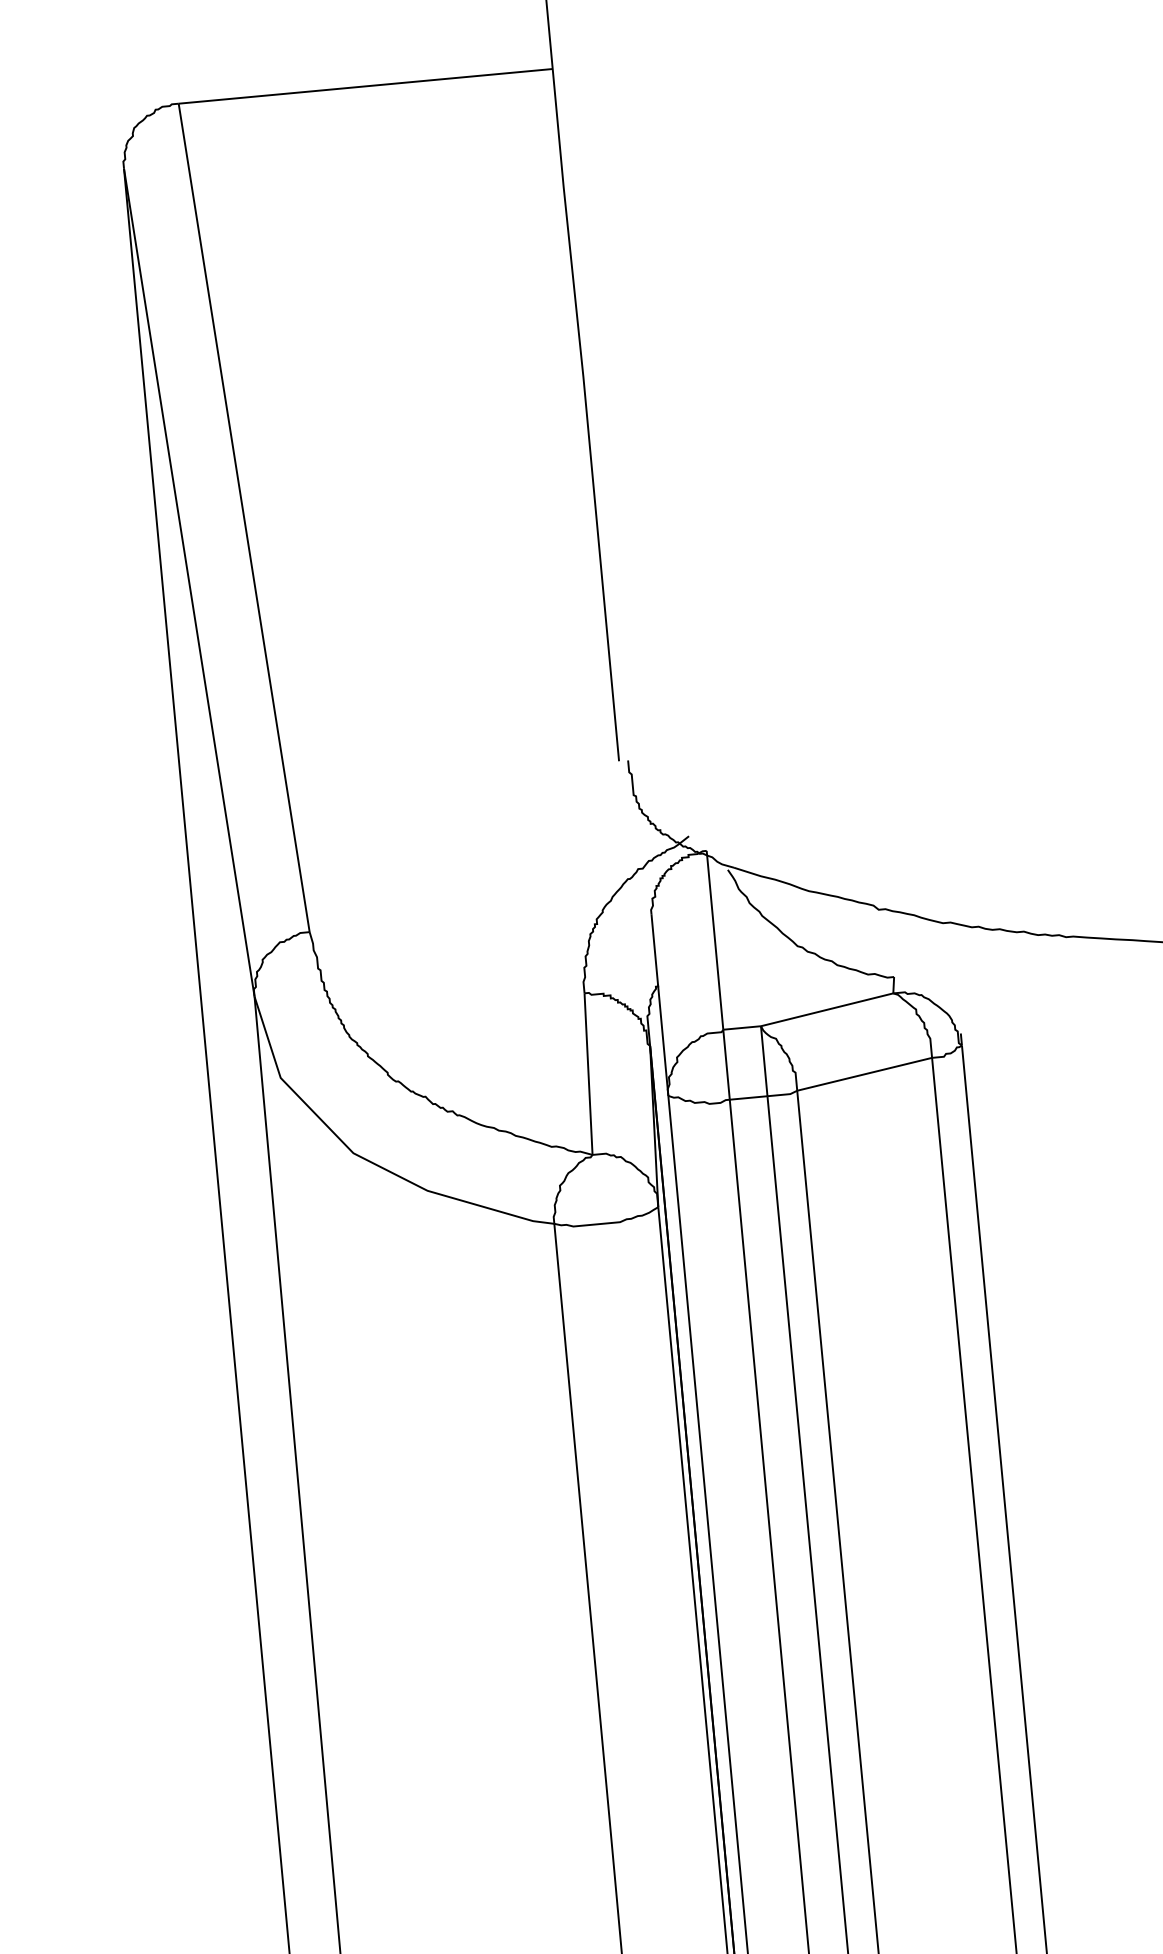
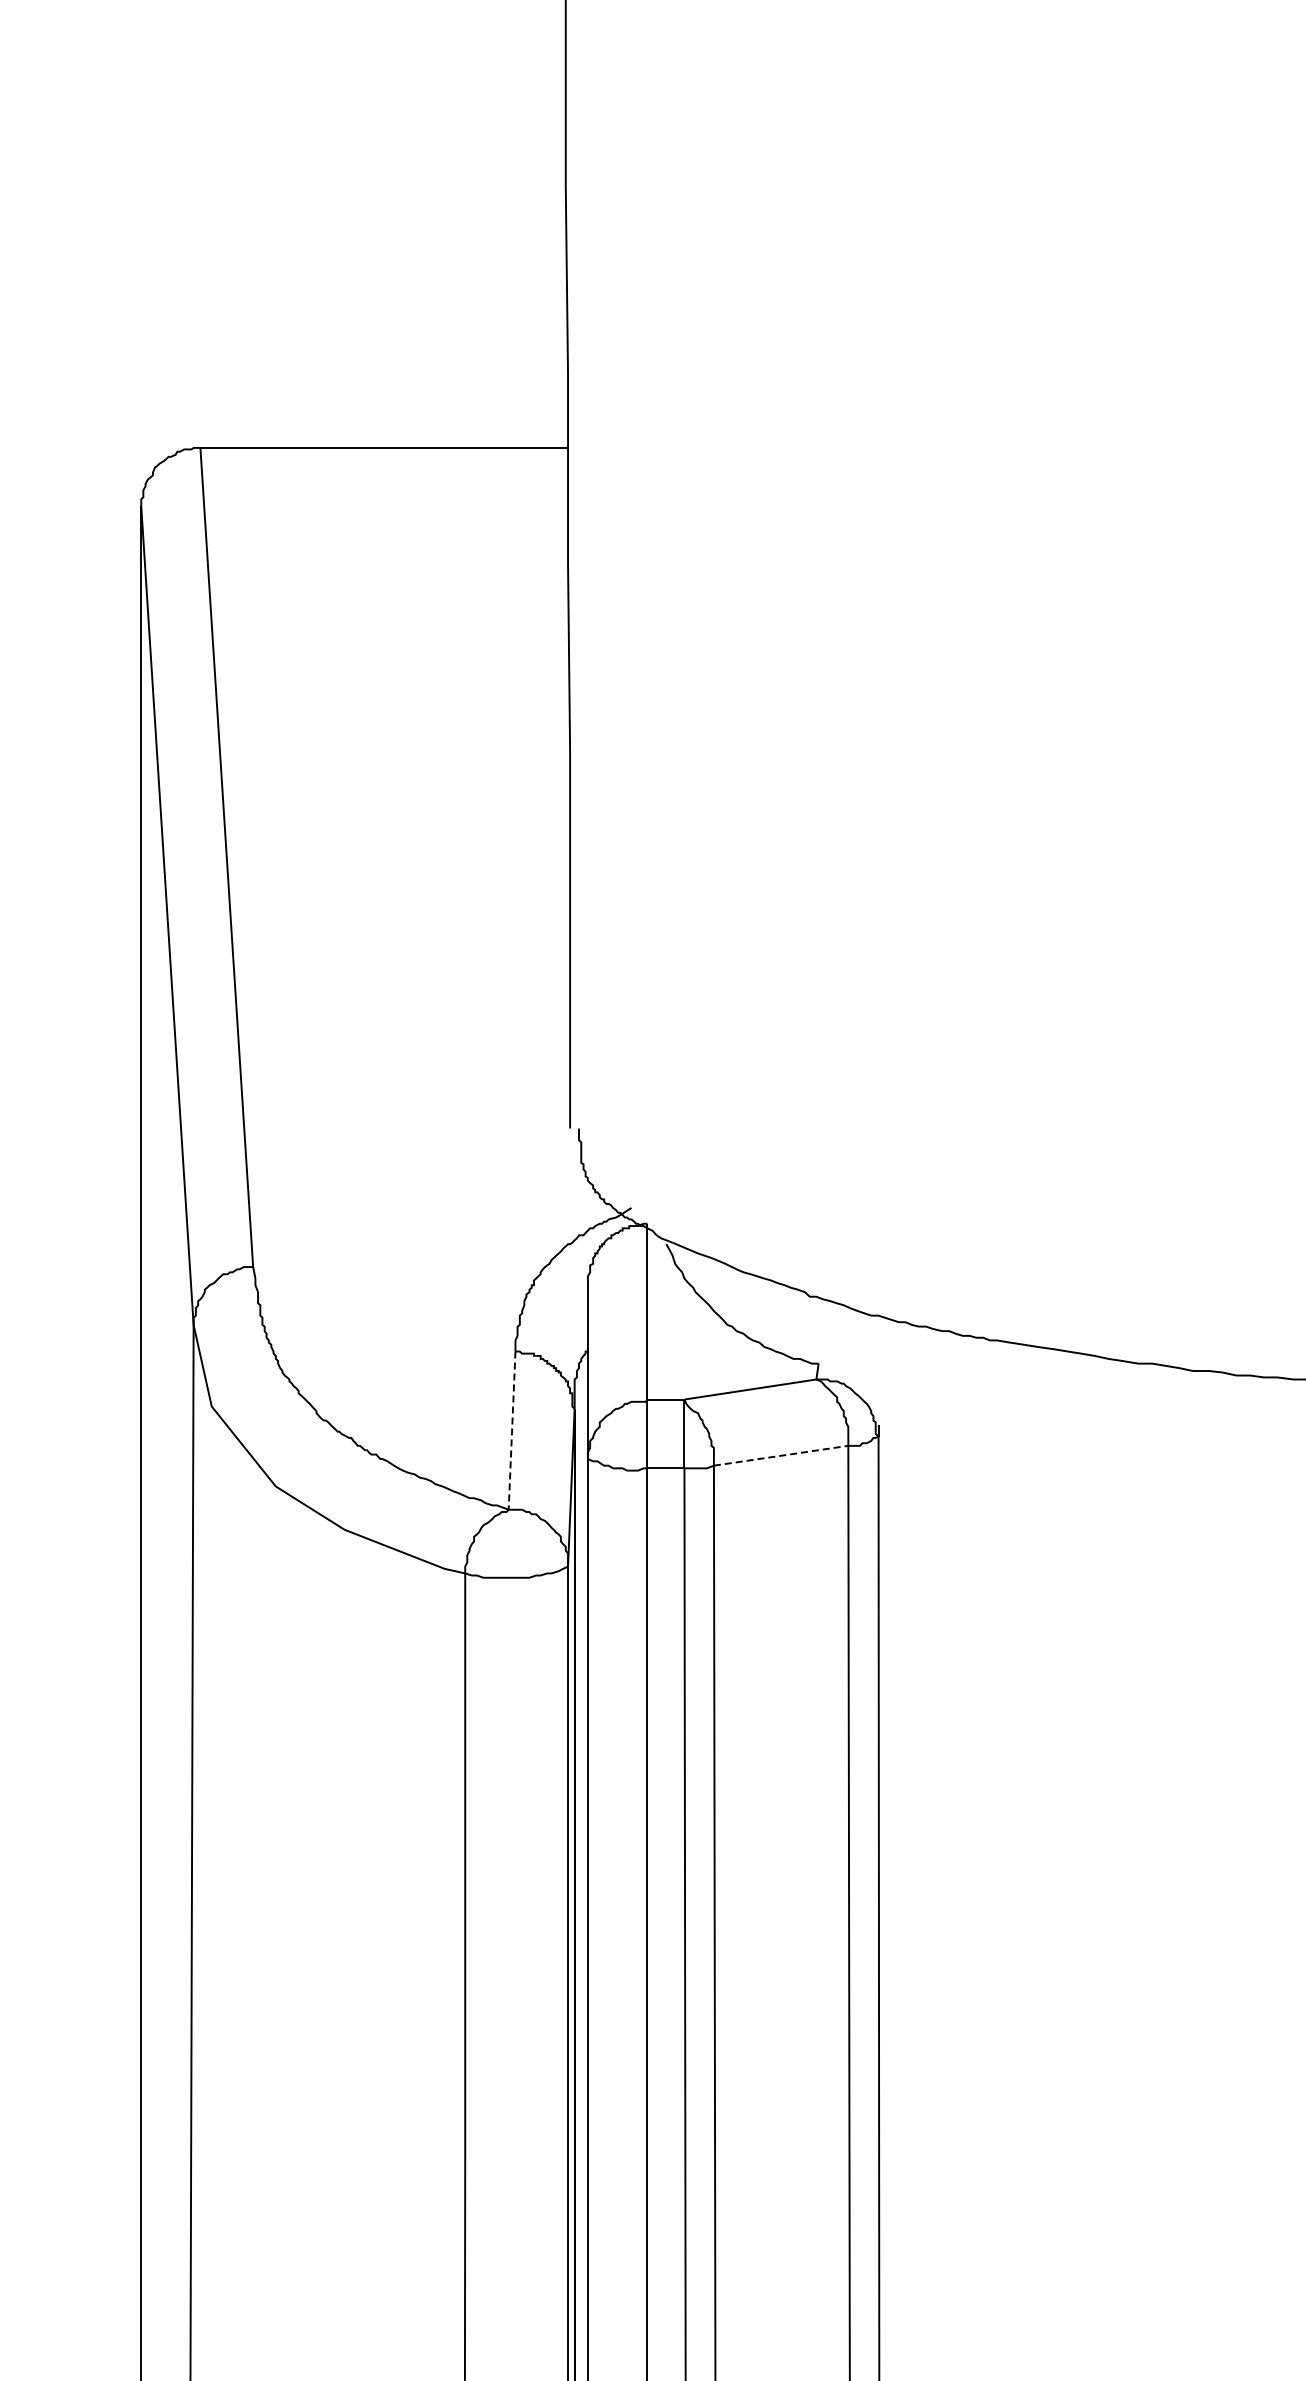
line: (865, 1073) -> (781, 1455), solid -> dashed
line: (589, 1074) -> (512, 1431), solid -> dashed

